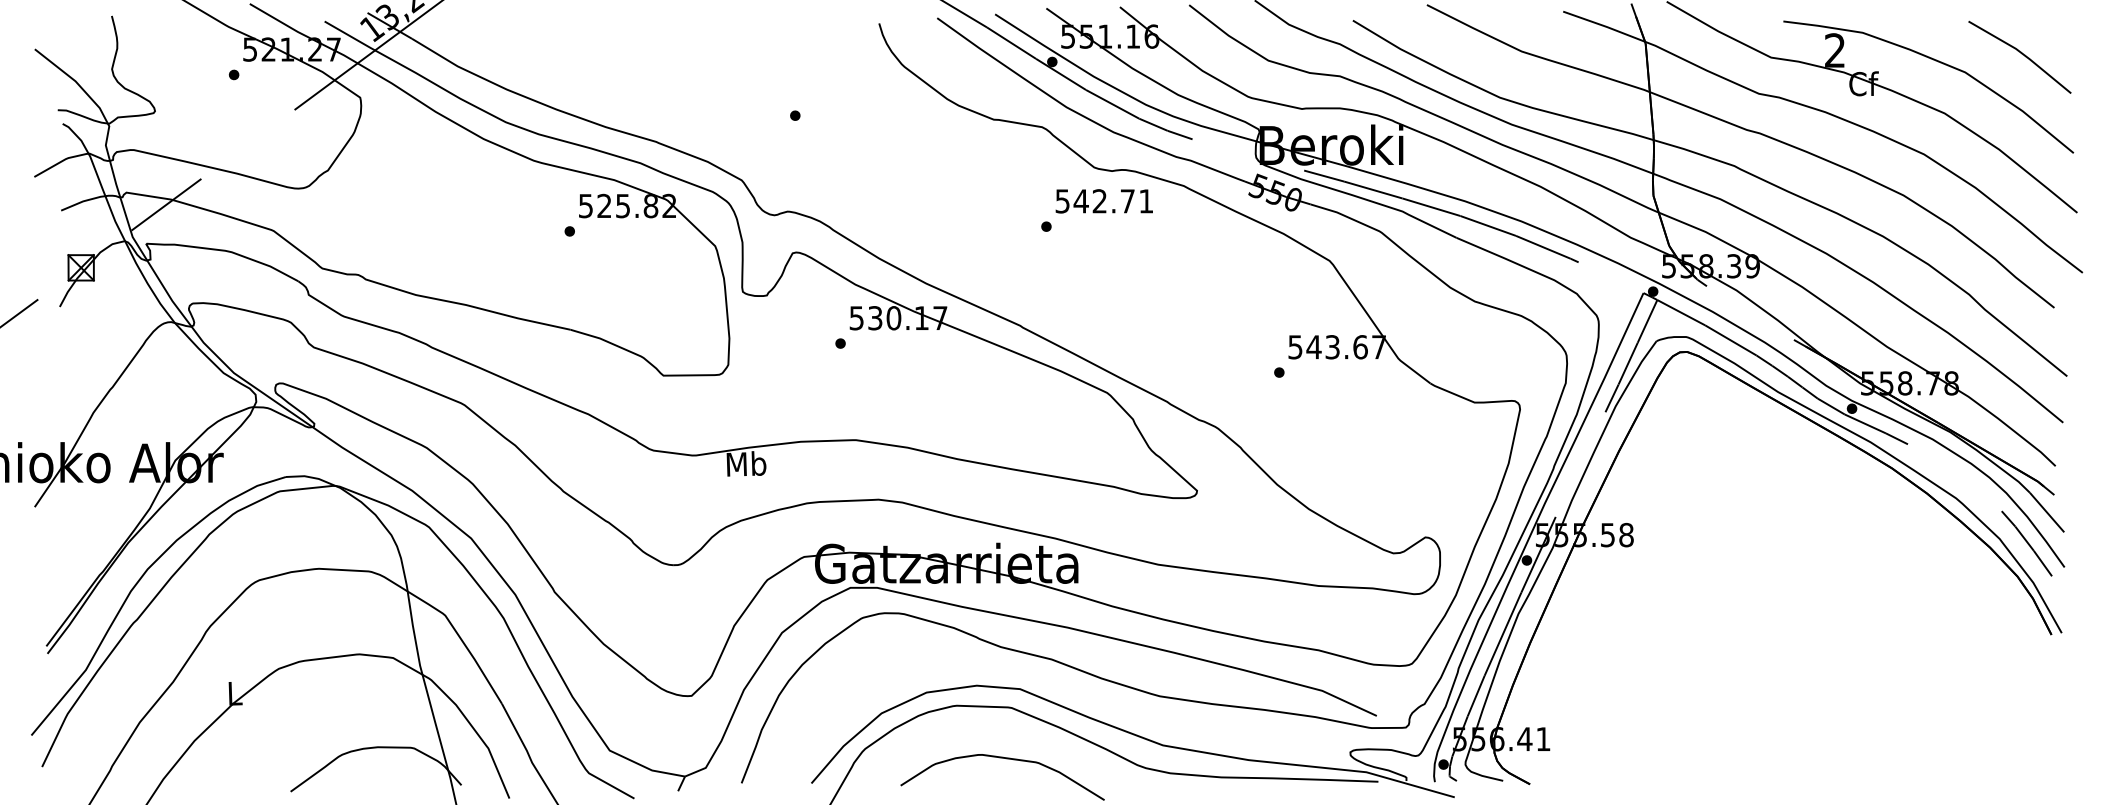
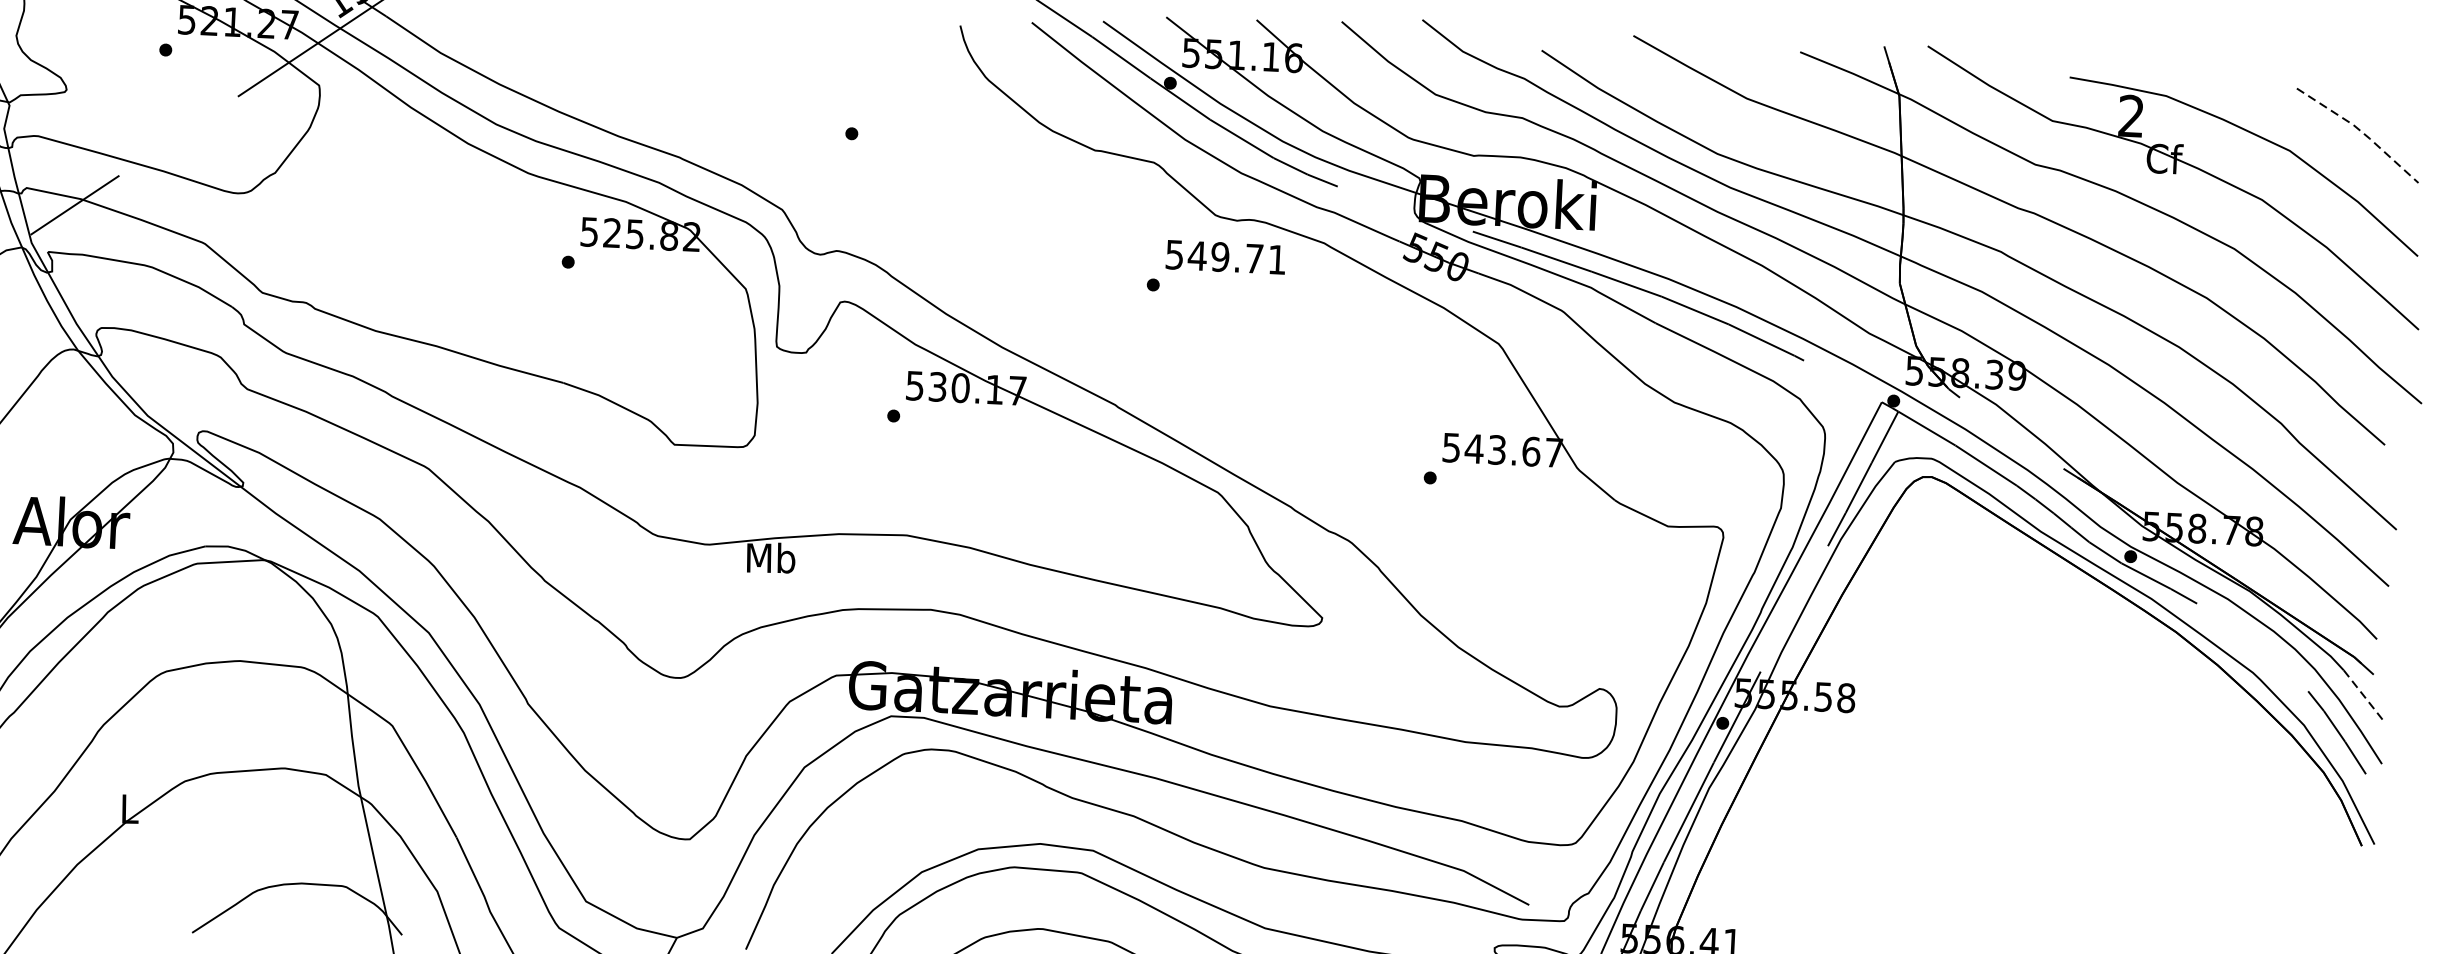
line: (2022, 54) -> (2361, 132), solid -> dashed
text: (1099, 201) -> (1219, 257), 542.71 -> 549.71
line: (2047, 512) -> (2364, 695), solid -> dashed

